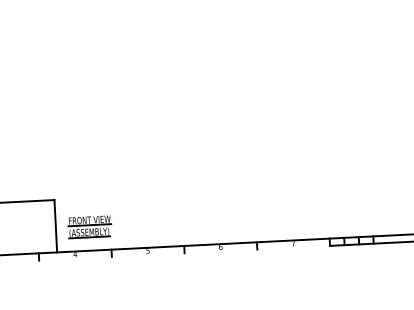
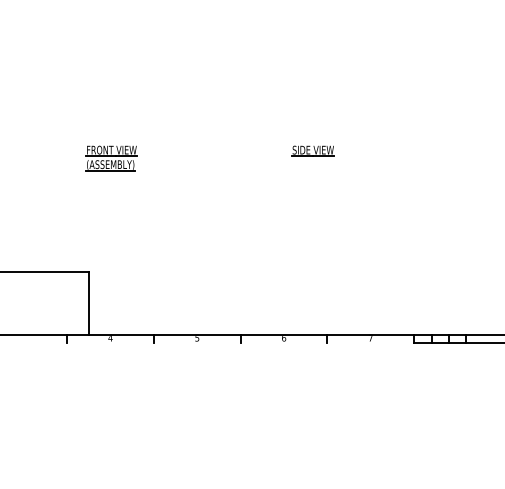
part: (236, 88) -> (312, 150), added
part: (89, 227) -> (111, 158), moved

